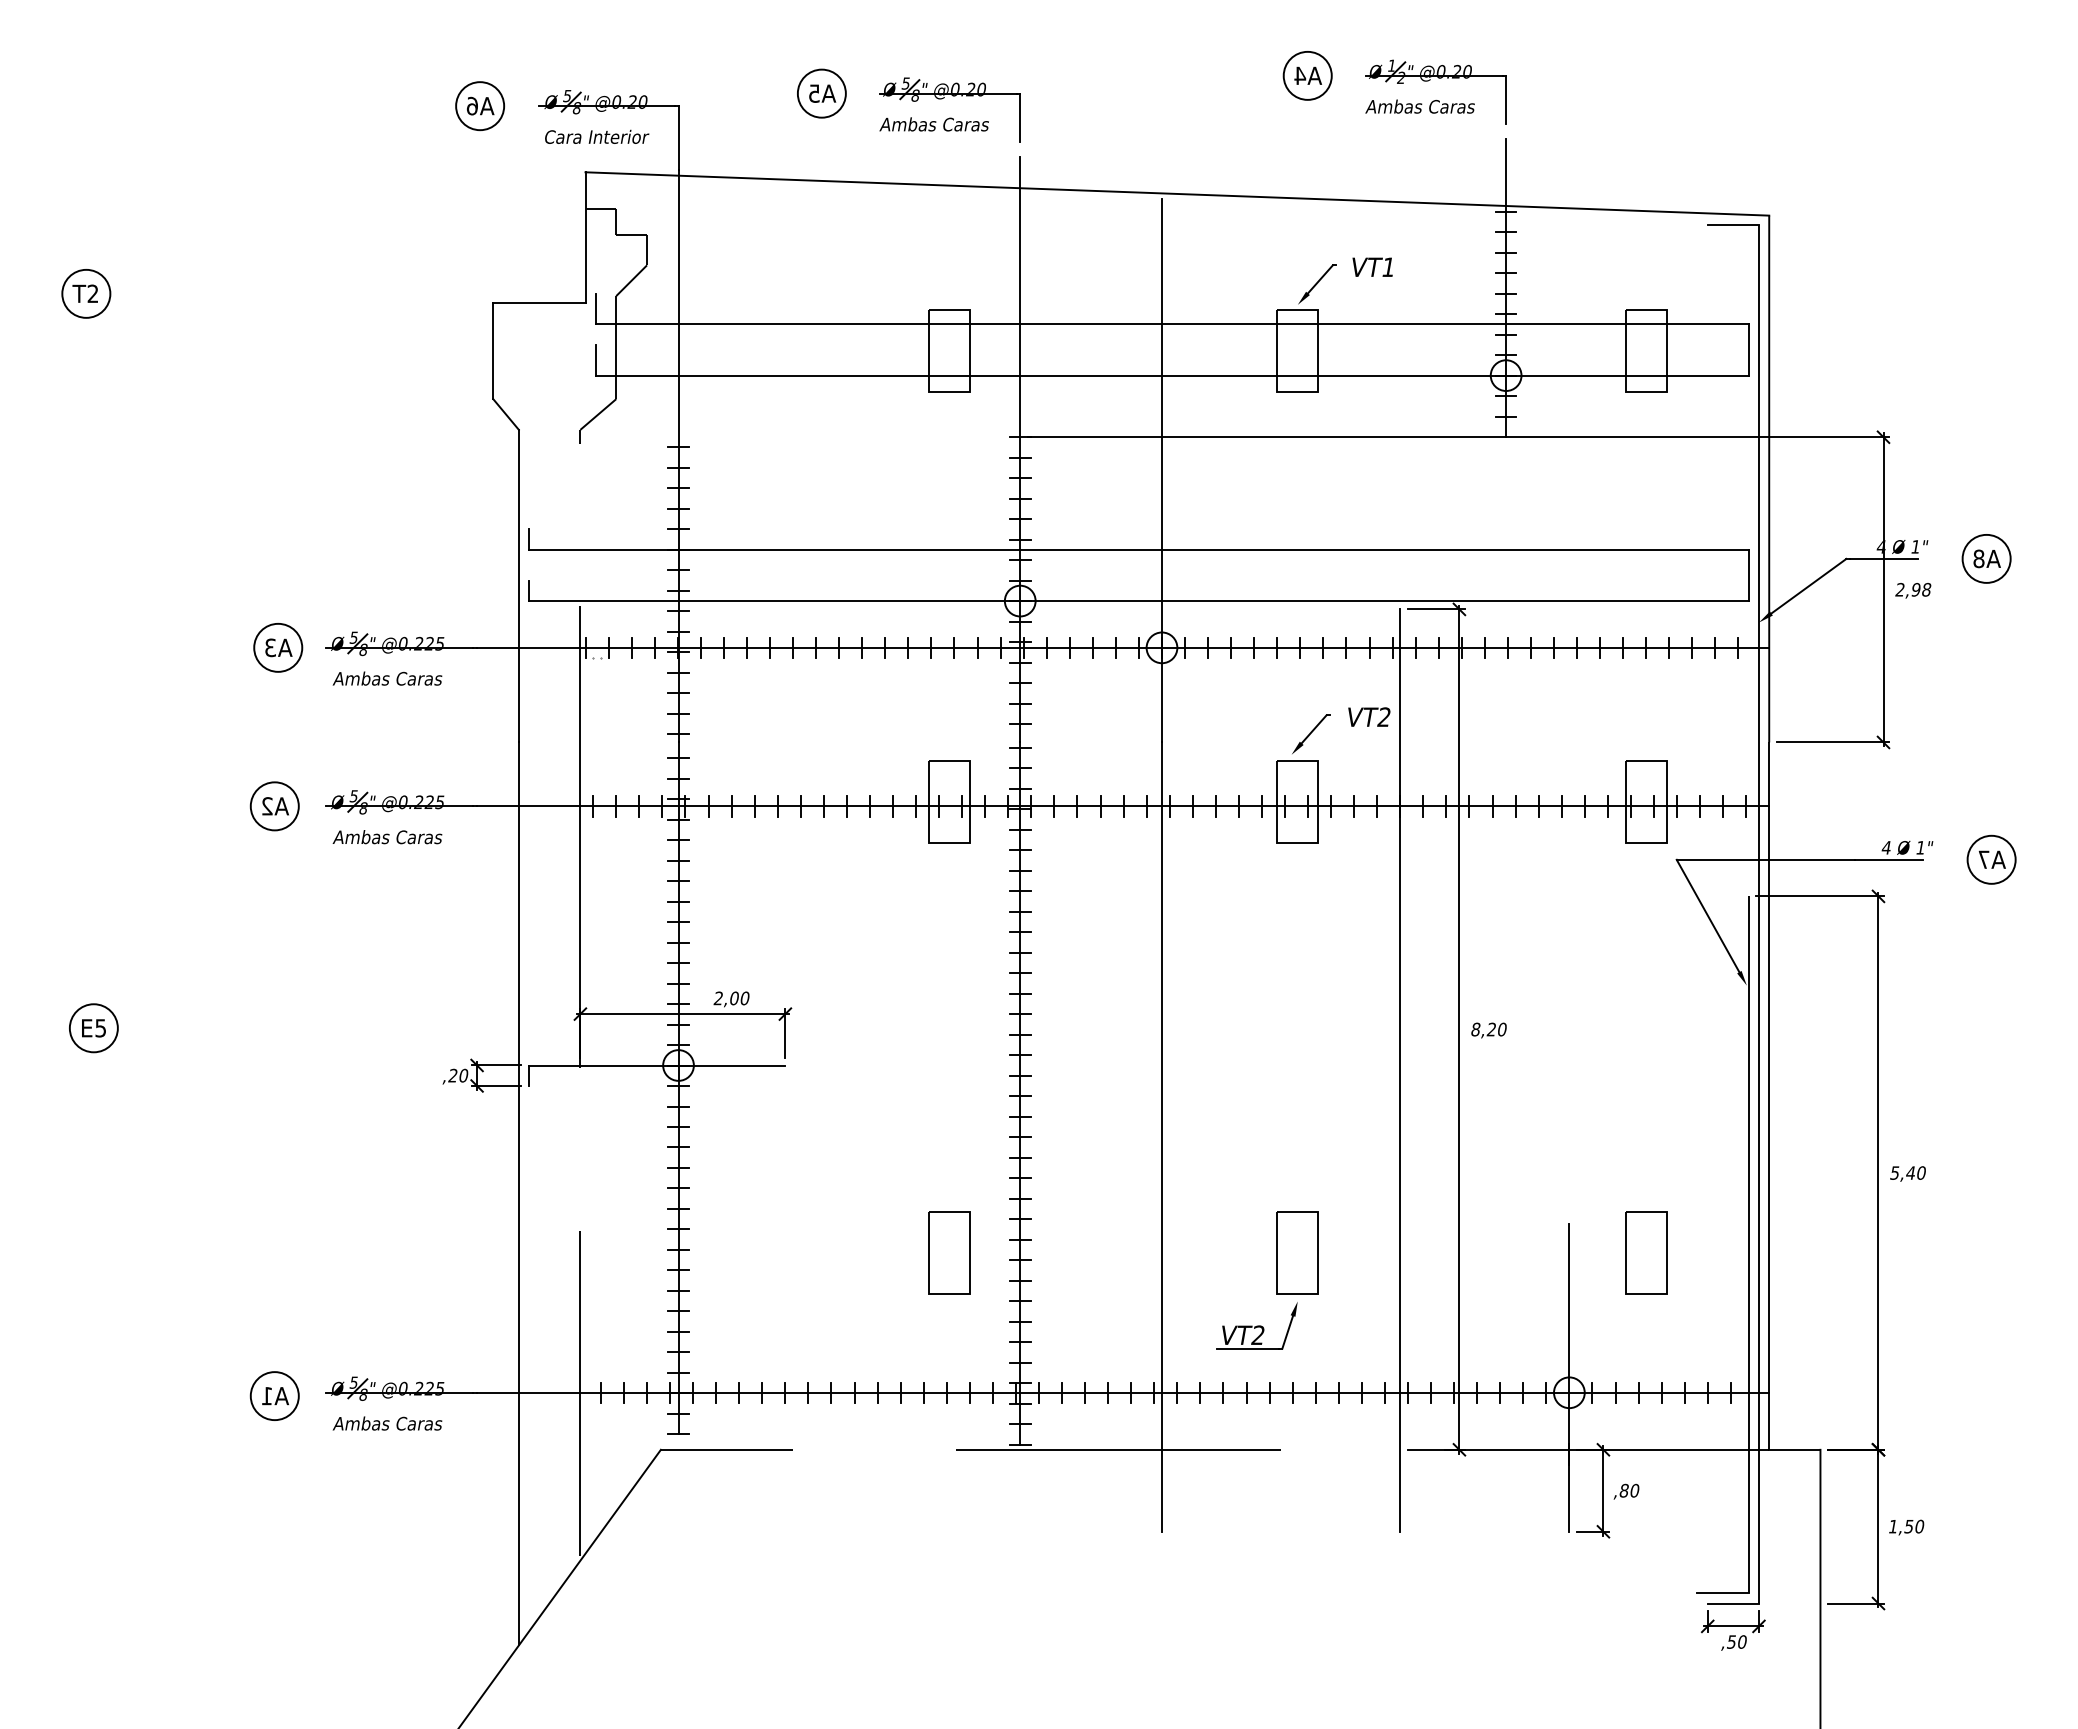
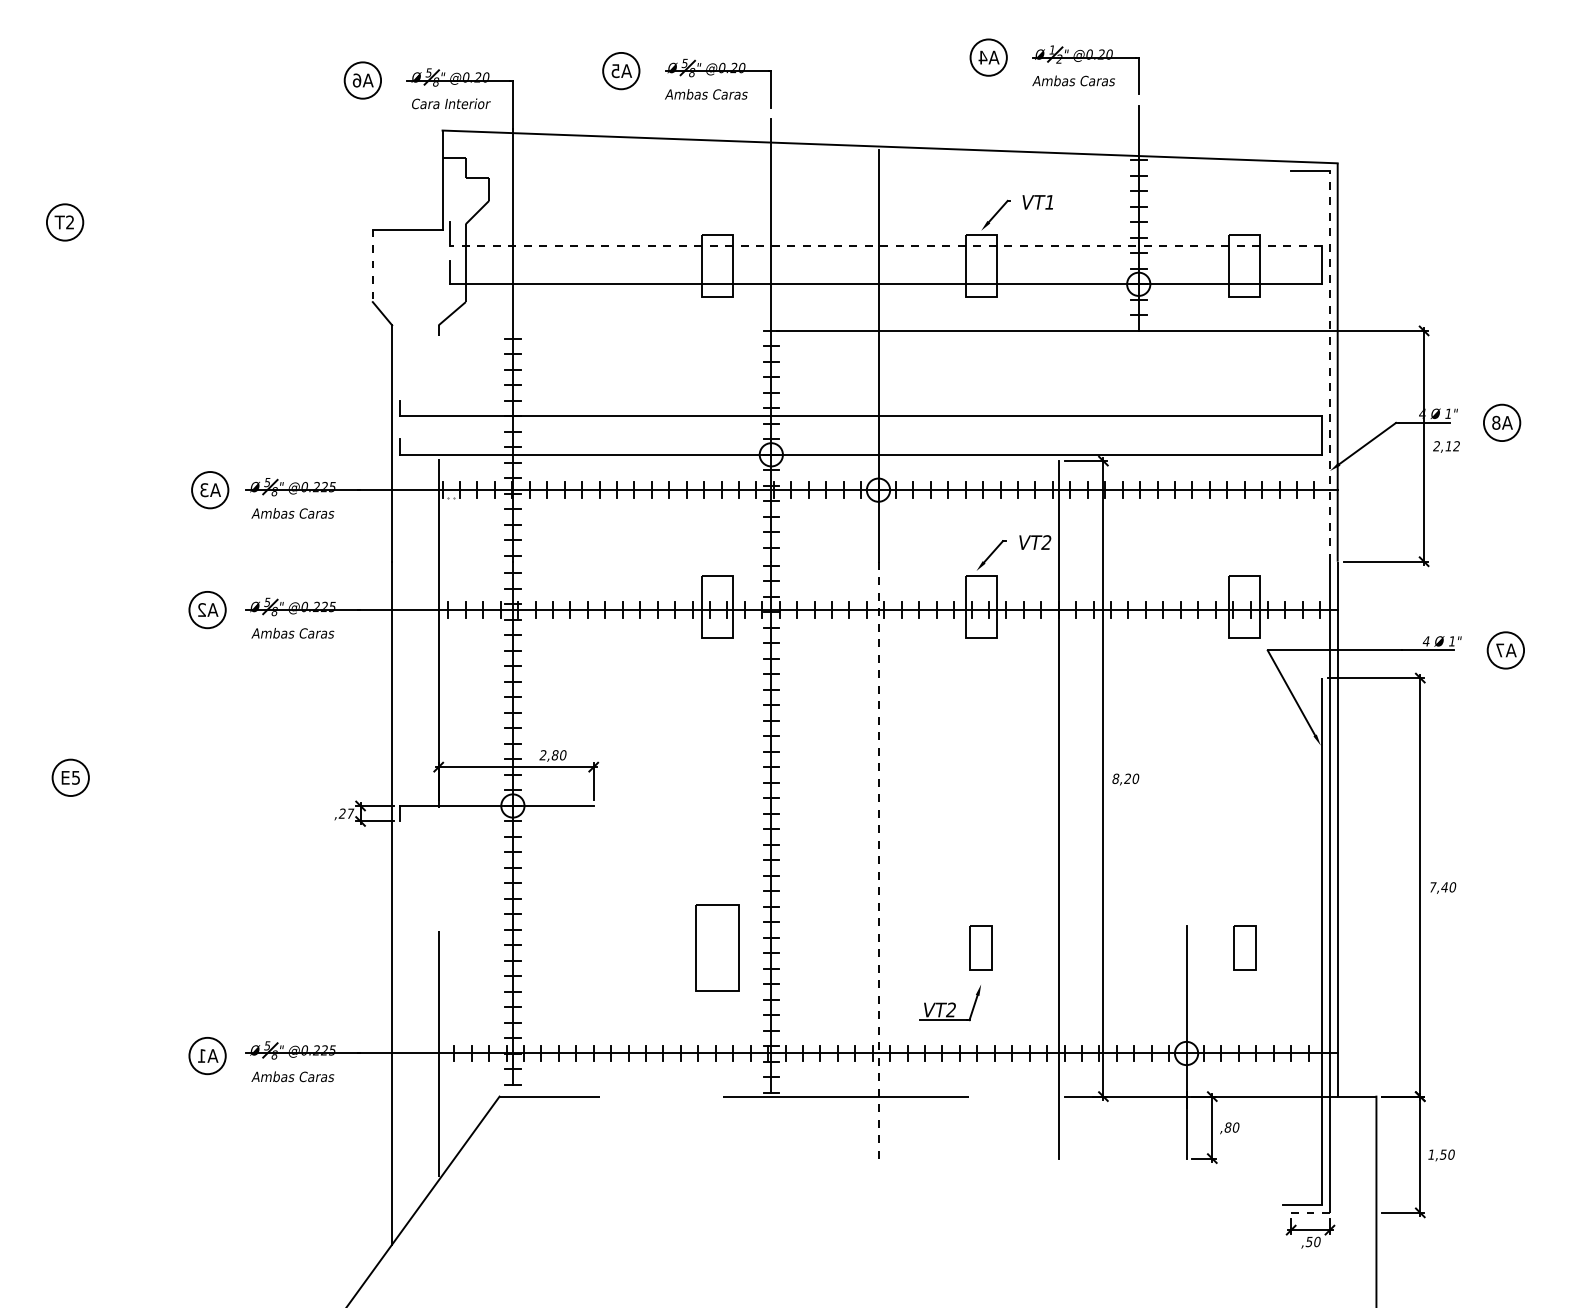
line: (1171, 324) -> (885, 245), solid -> dashed
line: (493, 351) -> (372, 266), solid -> dashed
line: (1758, 483) -> (1329, 365), solid -> dashed
text: (1921, 589) -> (1452, 446), 2,98 -> 2,12
text: (733, 997) -> (554, 754), 2,00 -> 2,80
text: (463, 1075) -> (350, 813), ,20 -> ,27
line: (1161, 1137) -> (878, 860), solid -> dashed
text: (1895, 1172) -> (1433, 886), 5,40 -> 7,40
part: (949, 1252) -> (717, 947), size x1.4
part: (1297, 1252) -> (980, 947), size x0.7
part: (1646, 1252) -> (1244, 947), size x0.7
line: (1733, 1603) -> (1310, 1212), solid -> dashed

